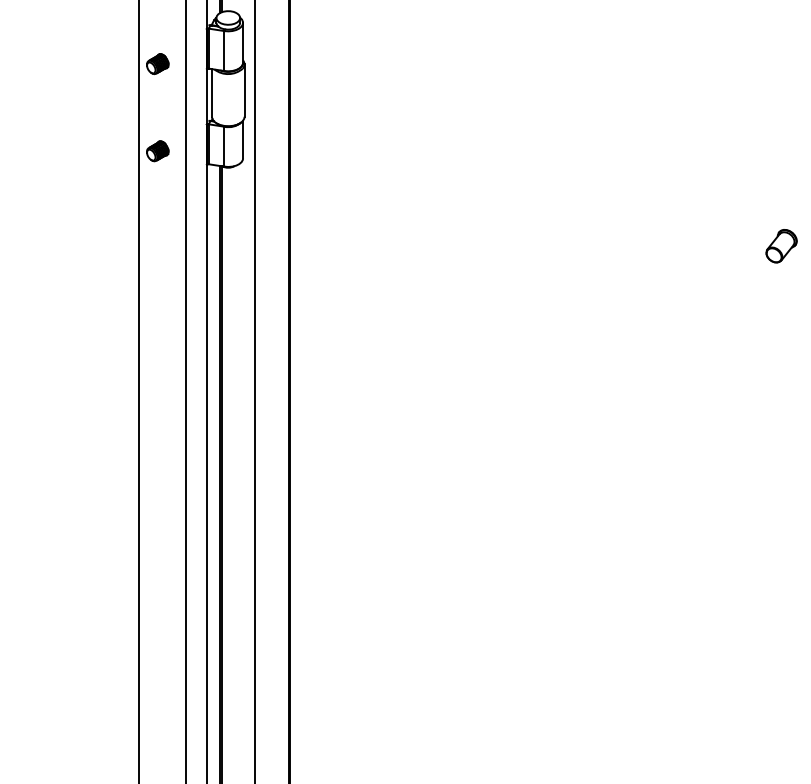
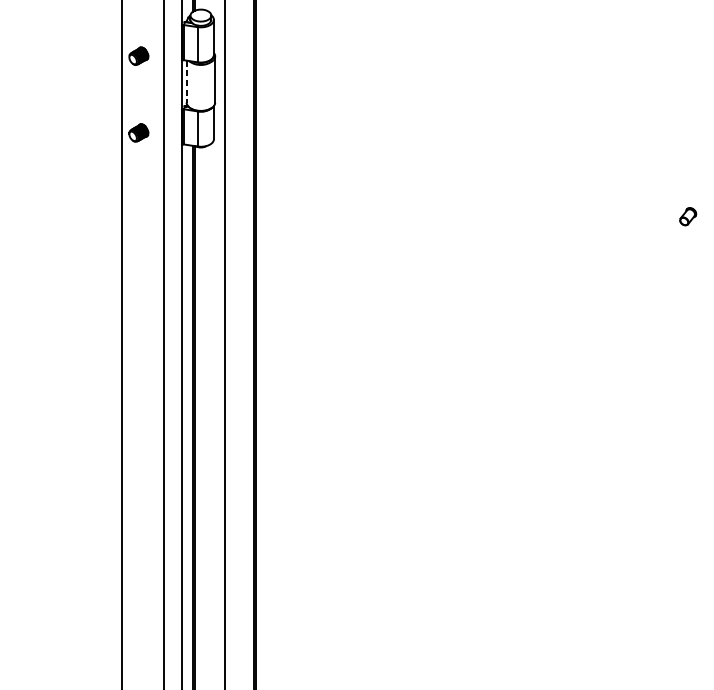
line: (211, 92) -> (186, 81), solid -> dashed
part: (781, 246) -> (688, 216), size x0.6

